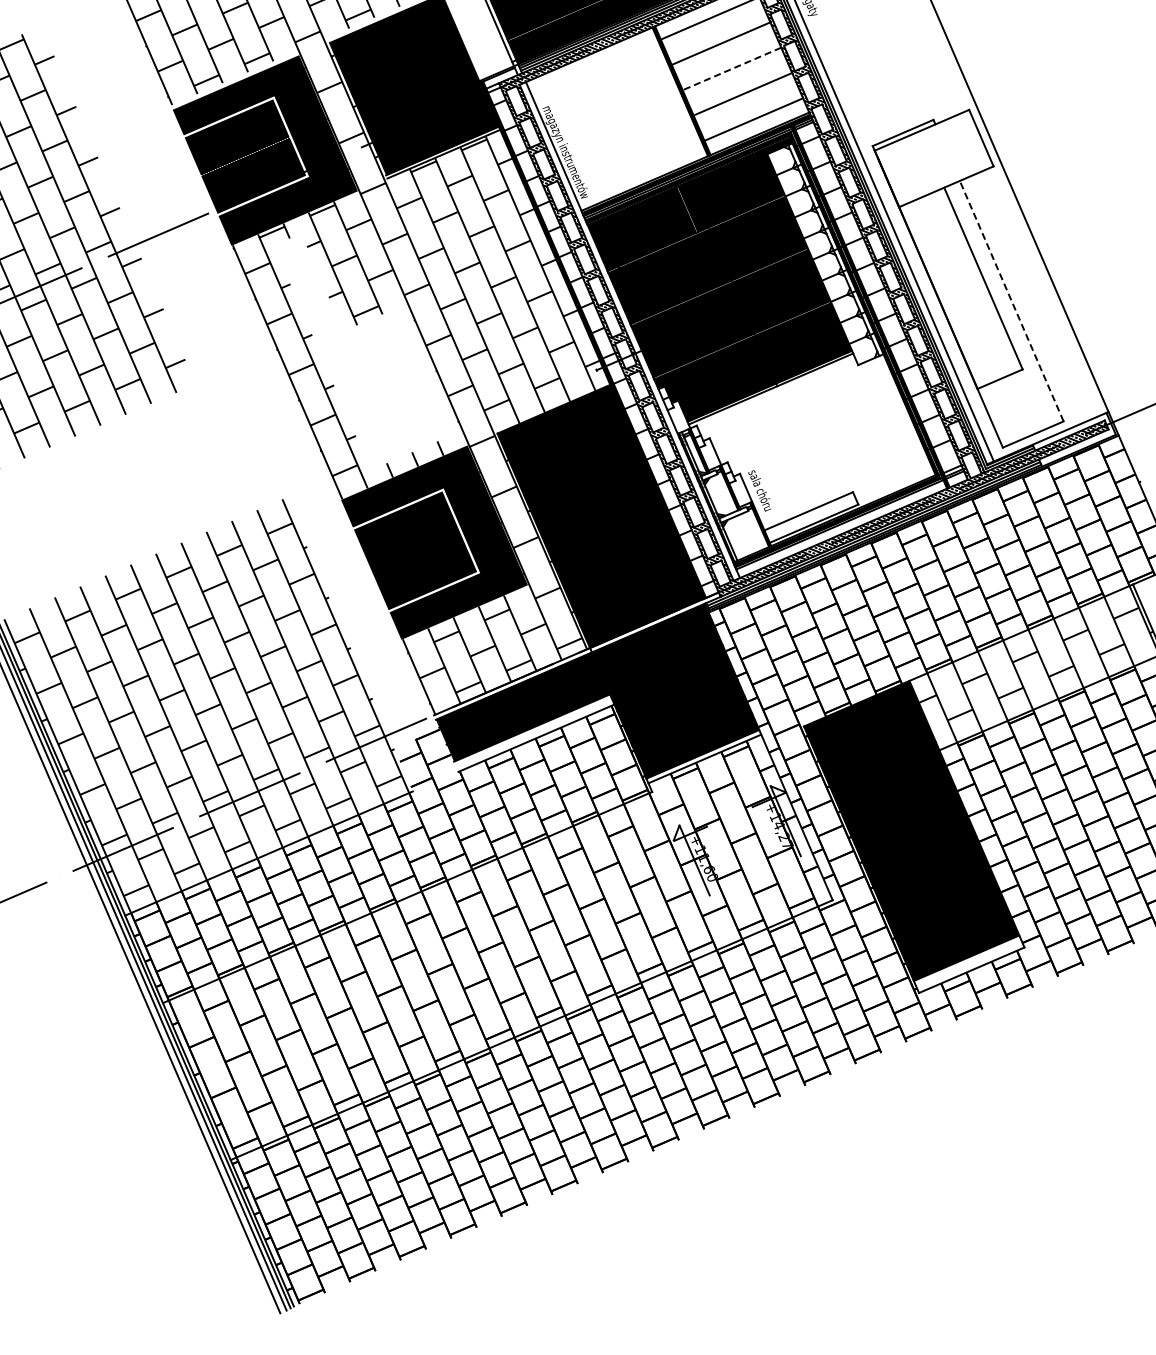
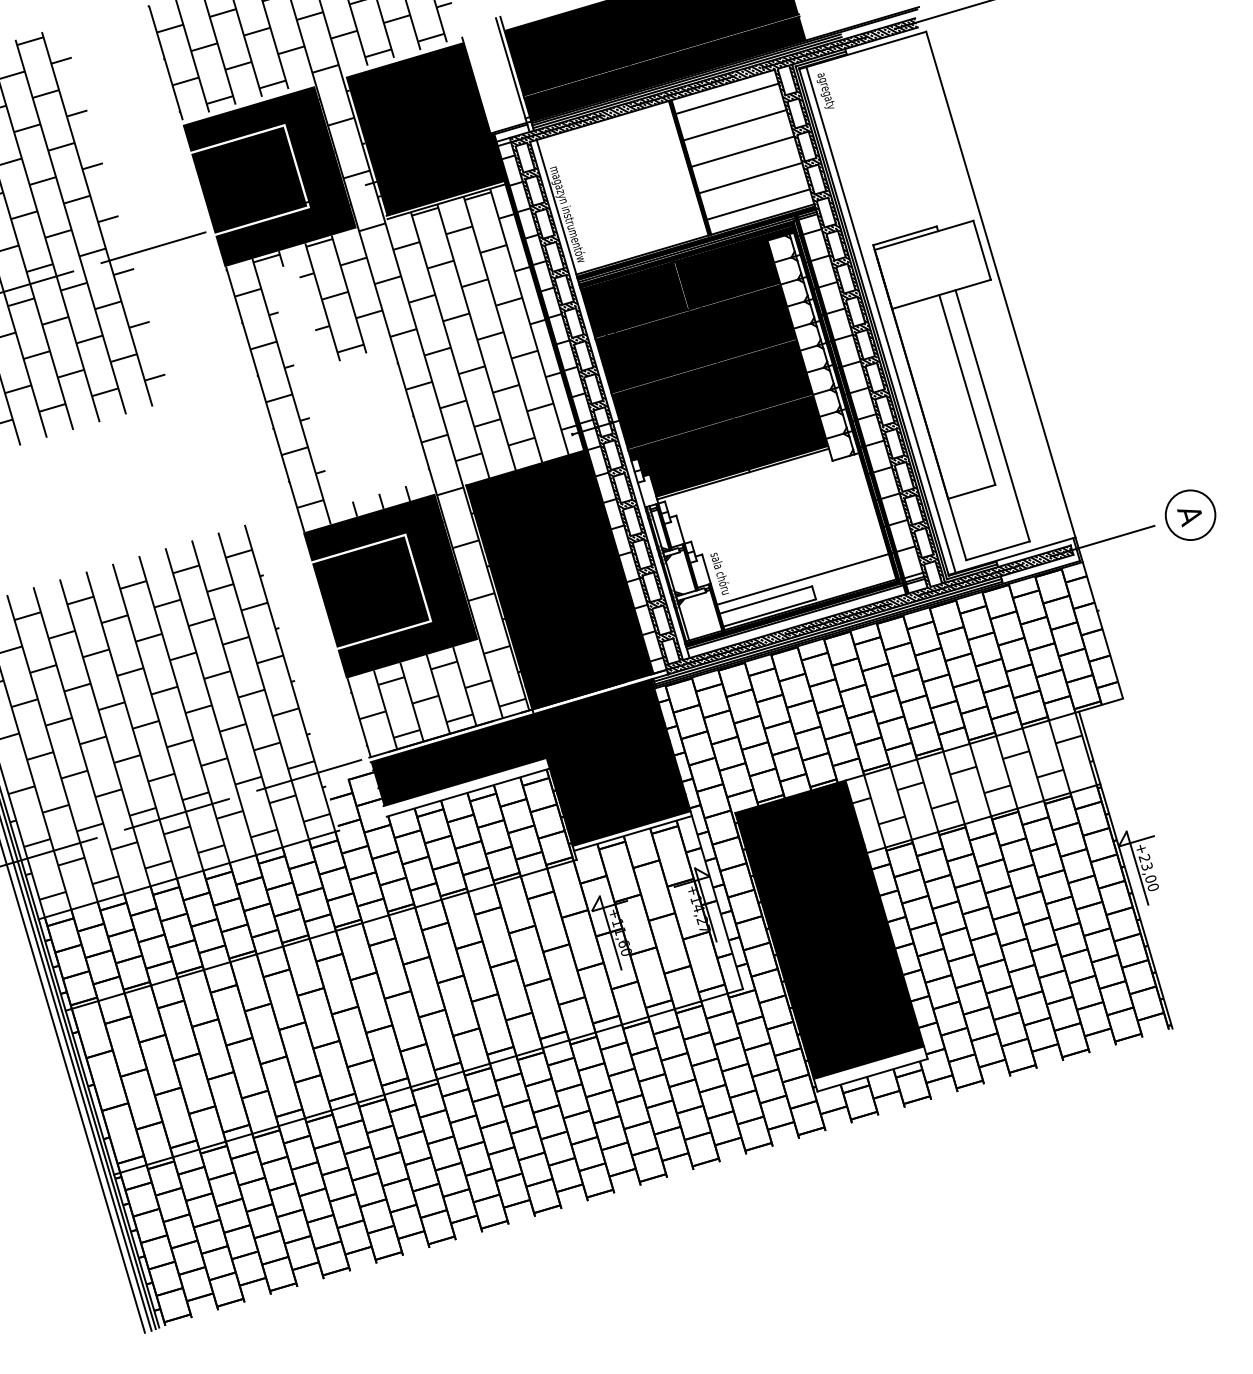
line: (731, 68) -> (742, 151), dashed -> solid
line: (1011, 300) -> (992, 415), dashed -> solid
line: (842, 486) -> (802, 579), added

